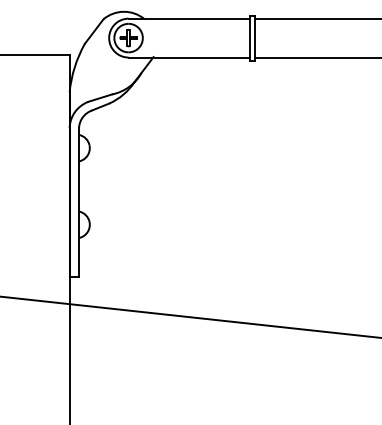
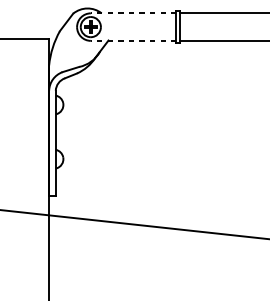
line: (188, 18) -> (133, 13), solid -> dashed
line: (188, 57) -> (133, 40), solid -> dashed

